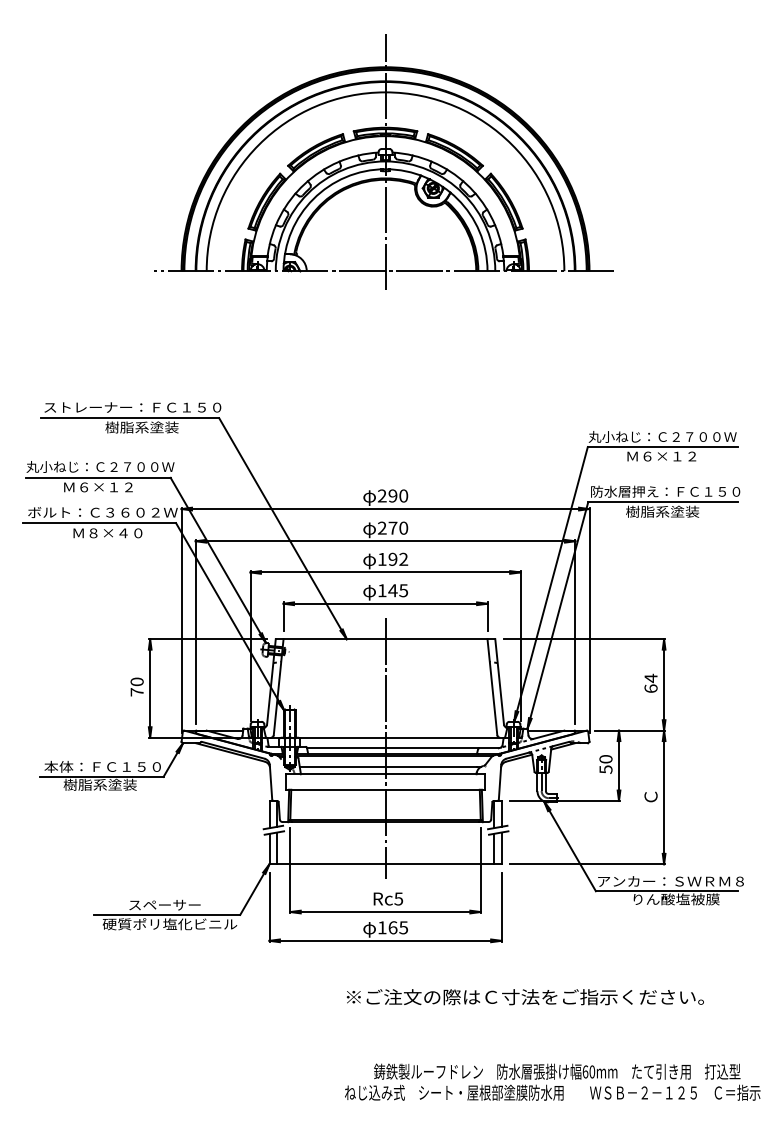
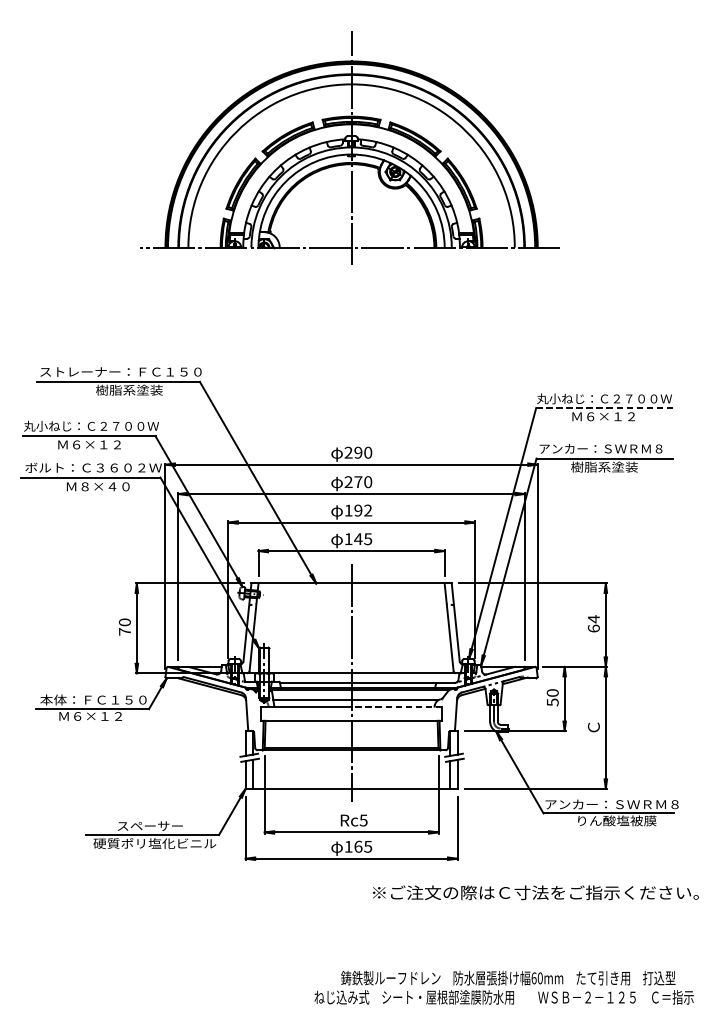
line: (663, 447) -> (605, 408), solid -> dashed
text: (665, 491) -> (607, 448), 防水層押え：ＦＣ１５０ -> アンカー：ＳＷＲＭ８
line: (435, 774) -> (397, 706), solid -> dashed
text: (99, 784) -> (90, 716), 樹脂系塗装 -> Ｍ６×１２
text: (524, 997) -> (535, 893), moved

